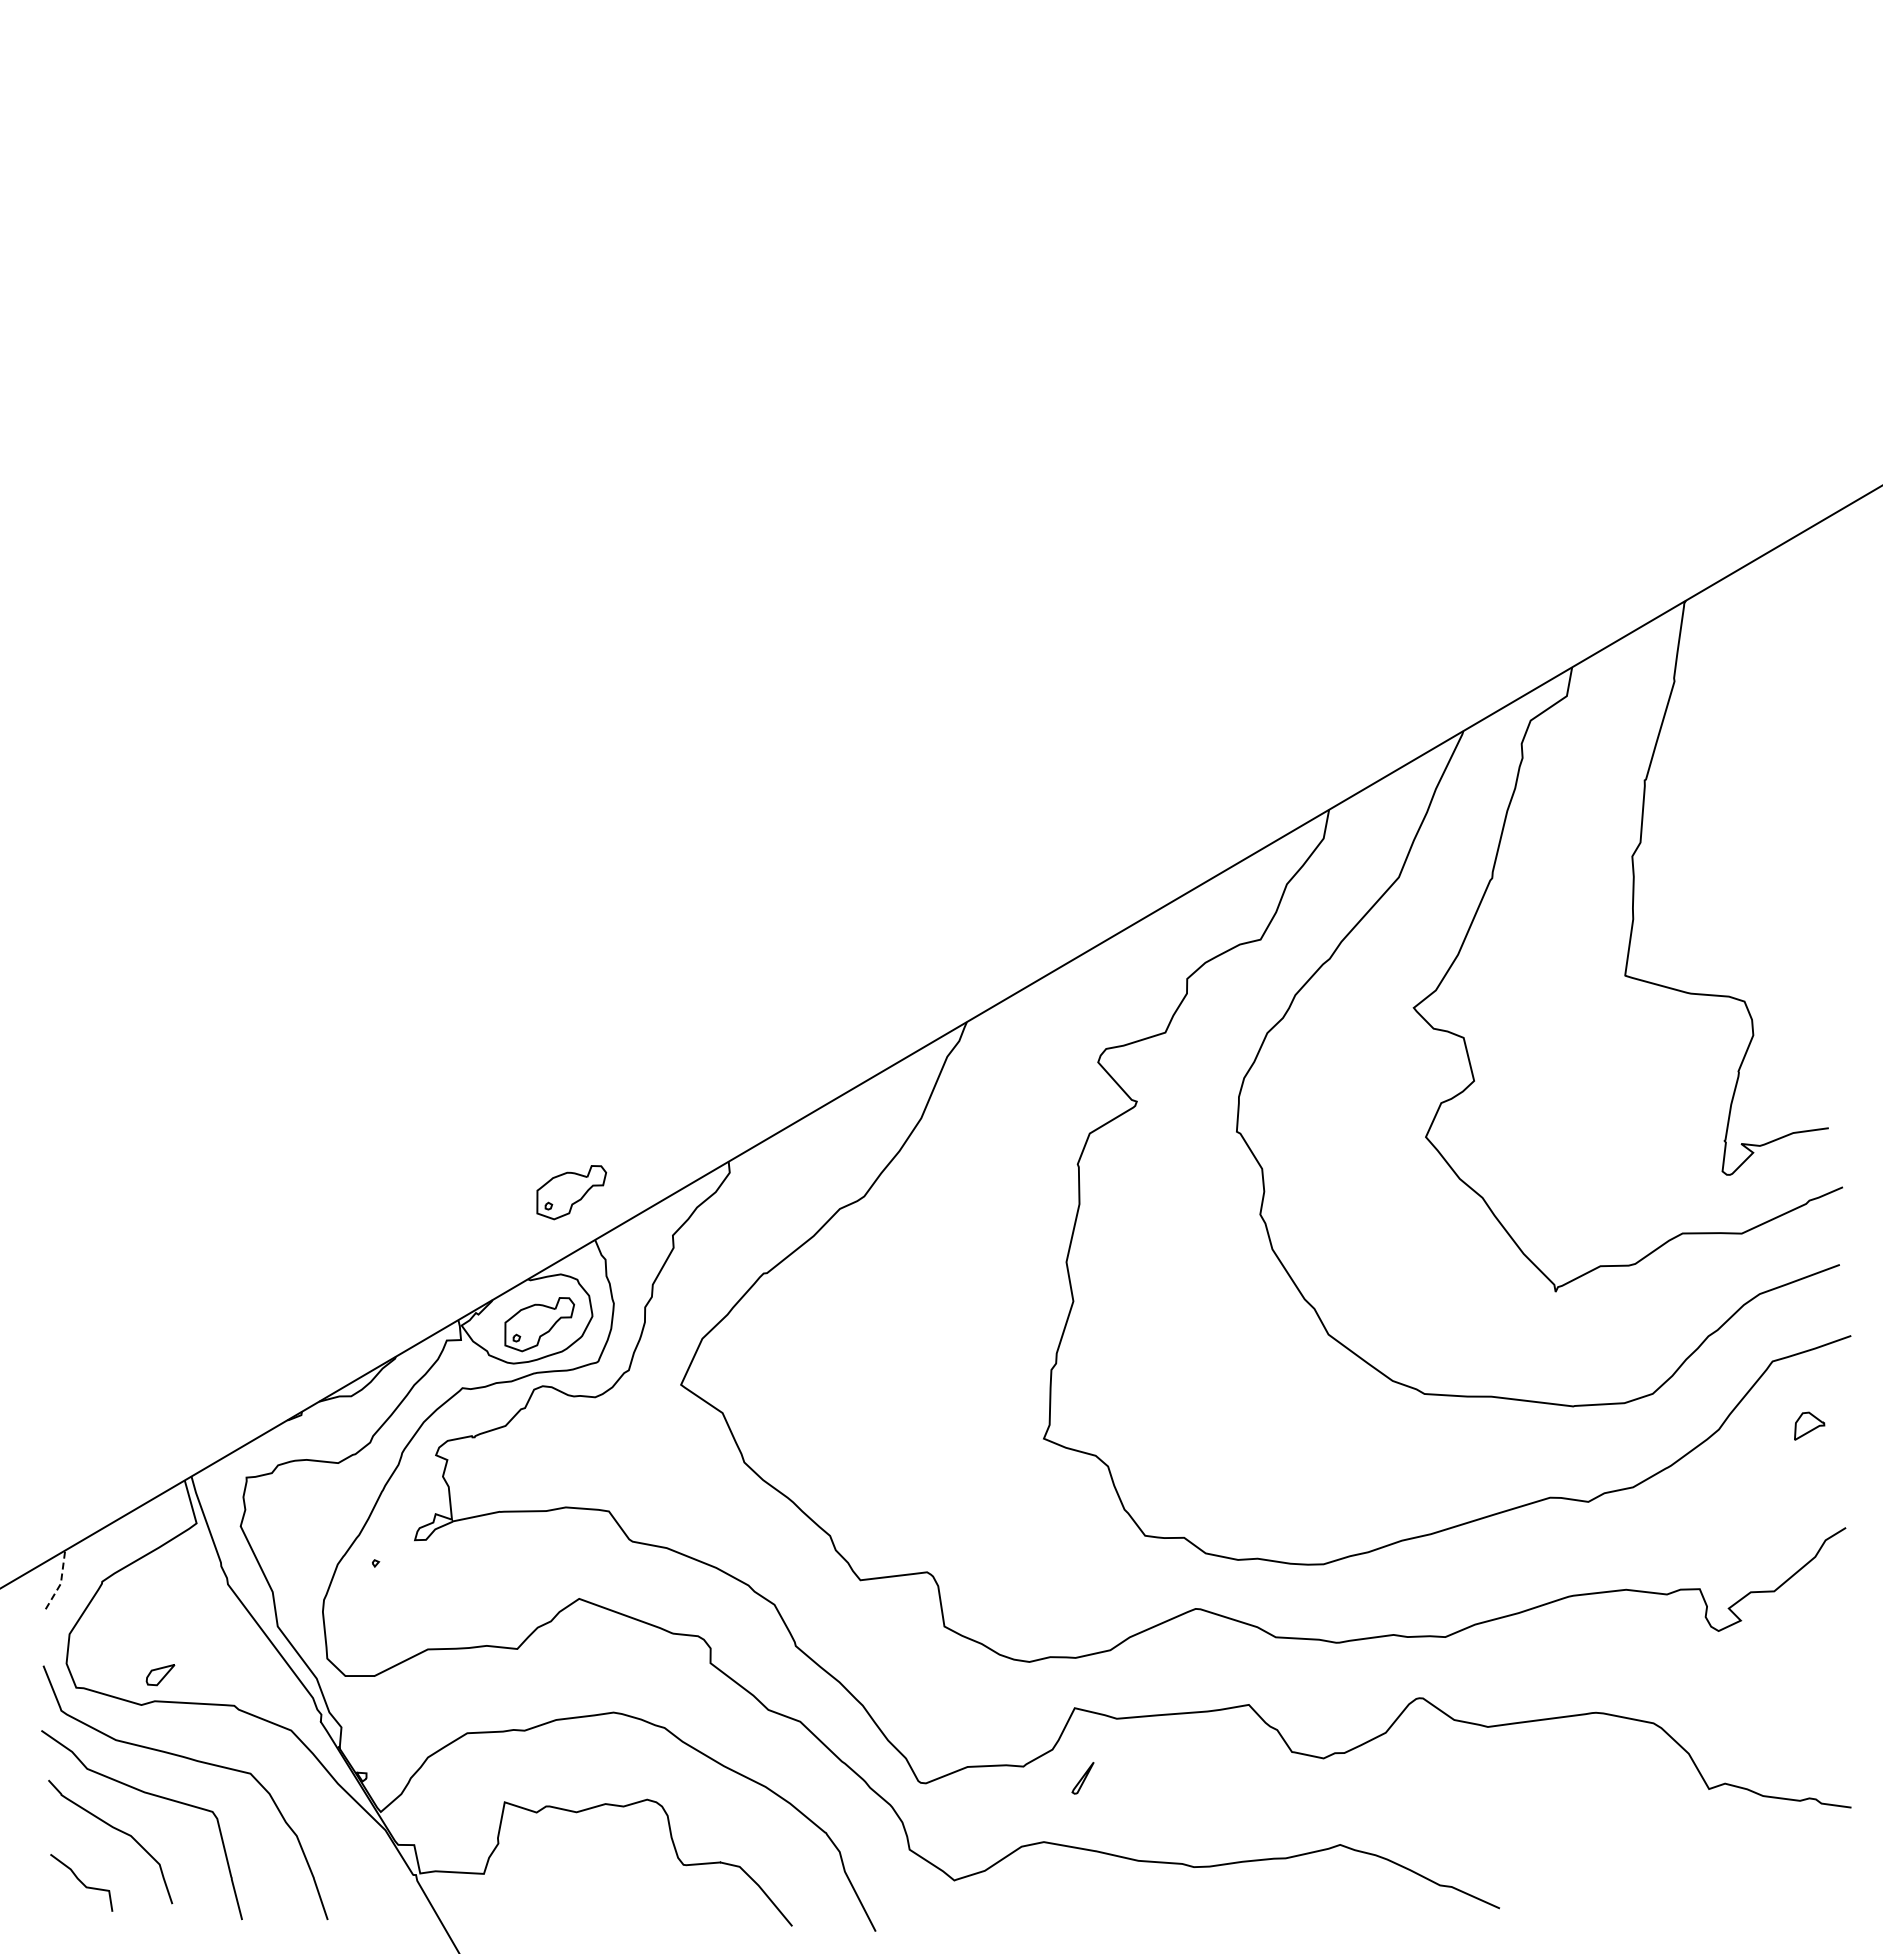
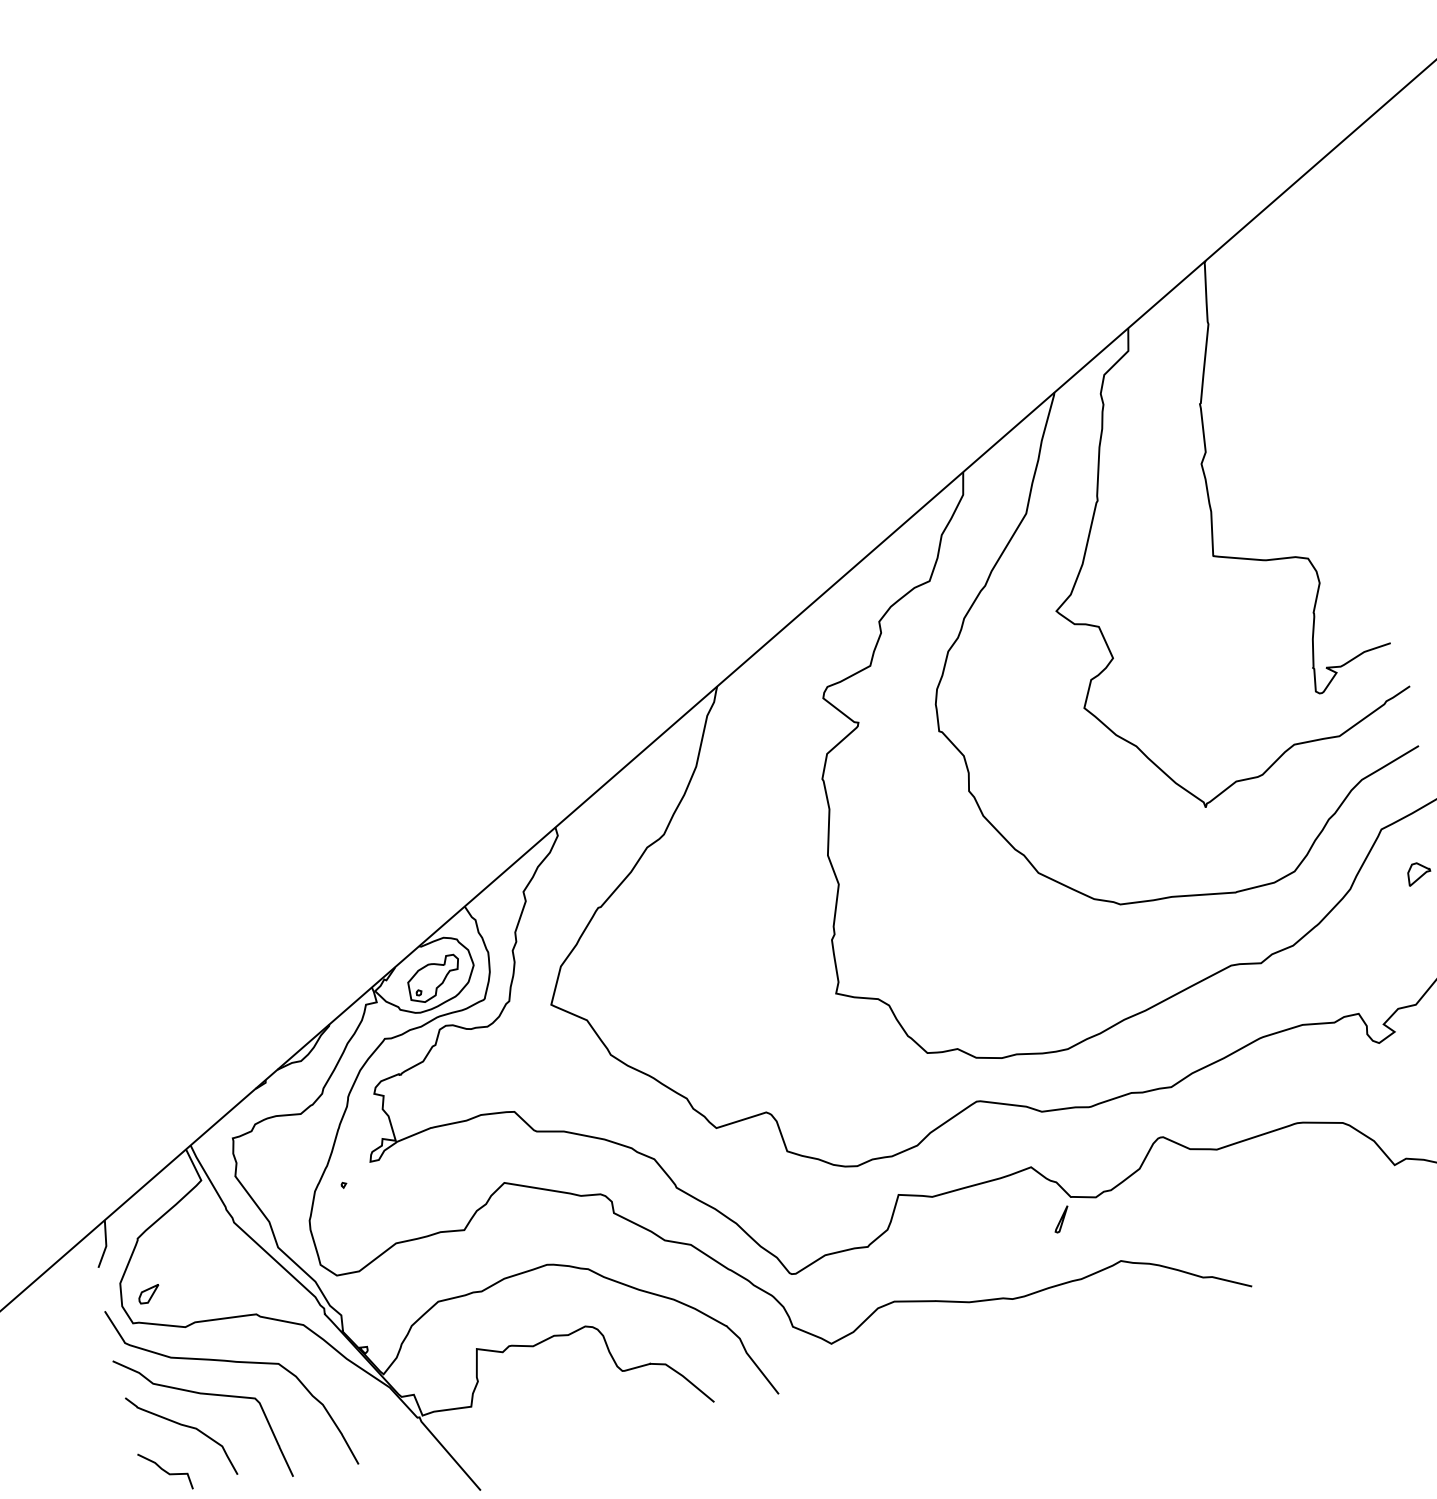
part: (571, 1192) -> (439, 873), removed
line: (61, 1581) -> (106, 1244), dashed -> solid
part: (160, 1675) -> (149, 1294), moved
part: (1082, 1778) -> (1061, 1219), moved

